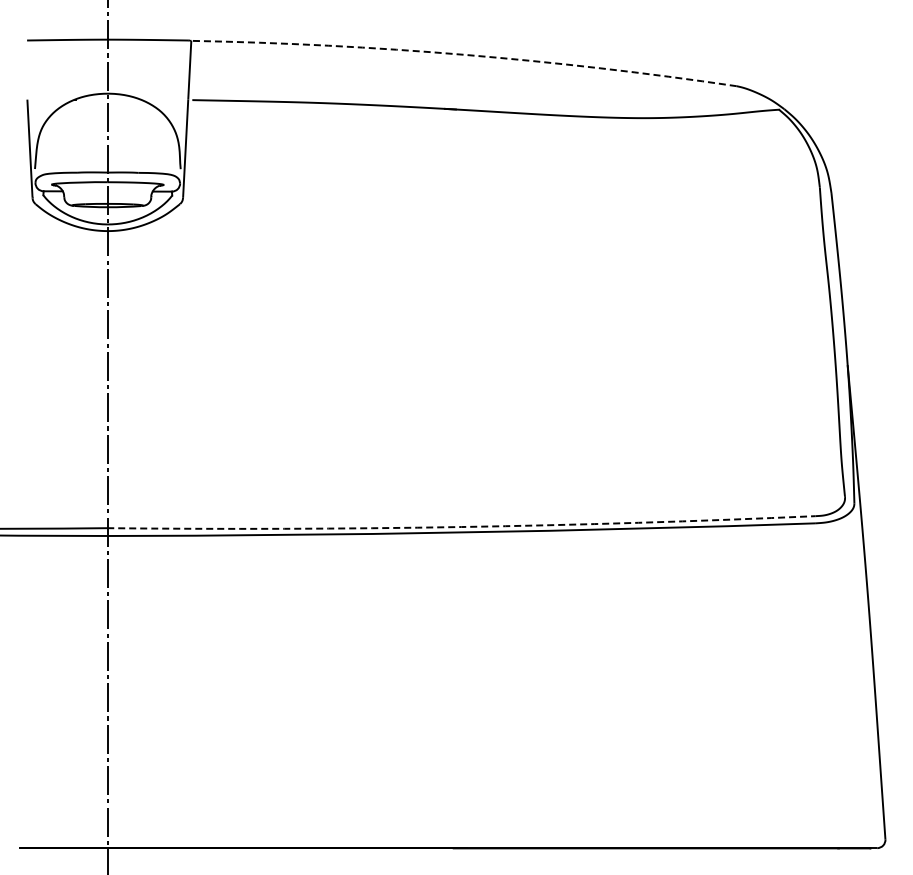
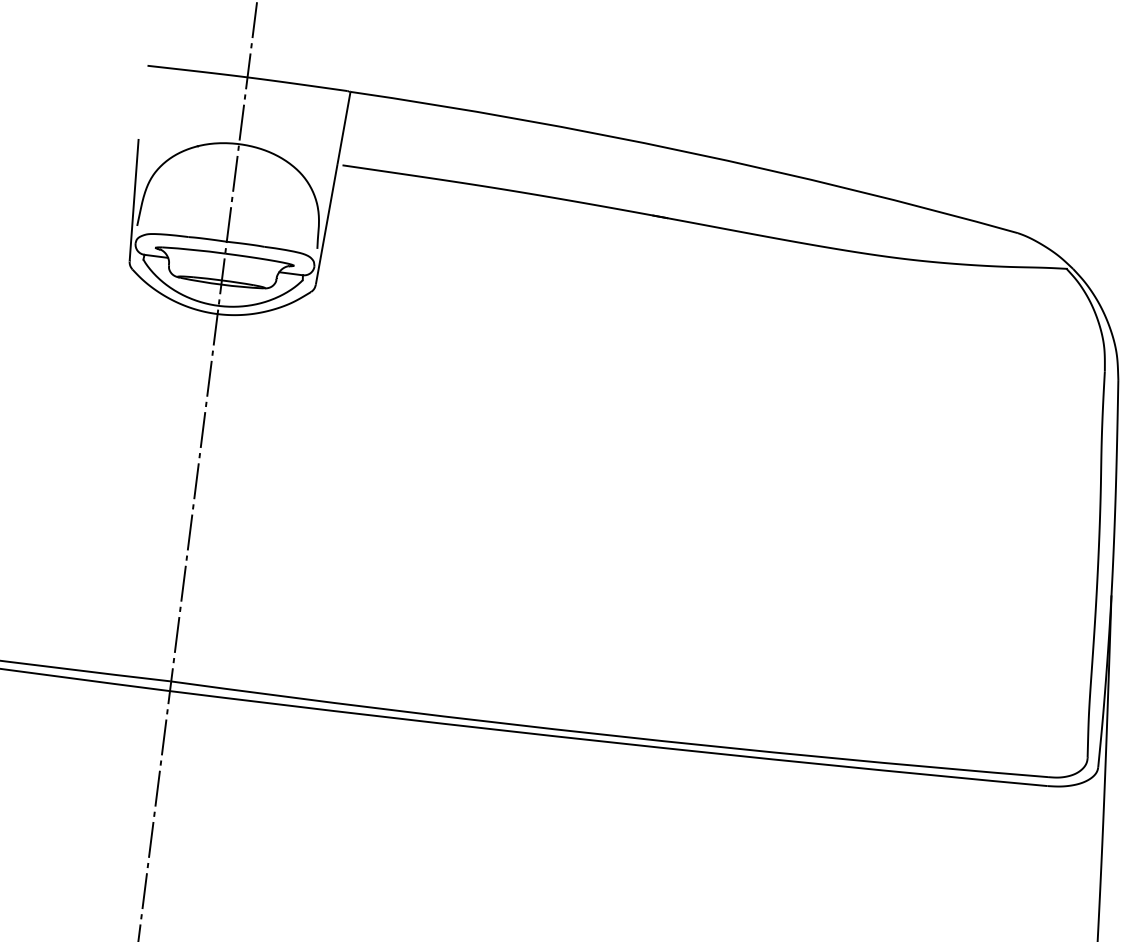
arc: (464, 54) -> (686, 151), dashed -> solid
arc: (461, 527) -> (608, 735), dashed -> solid

